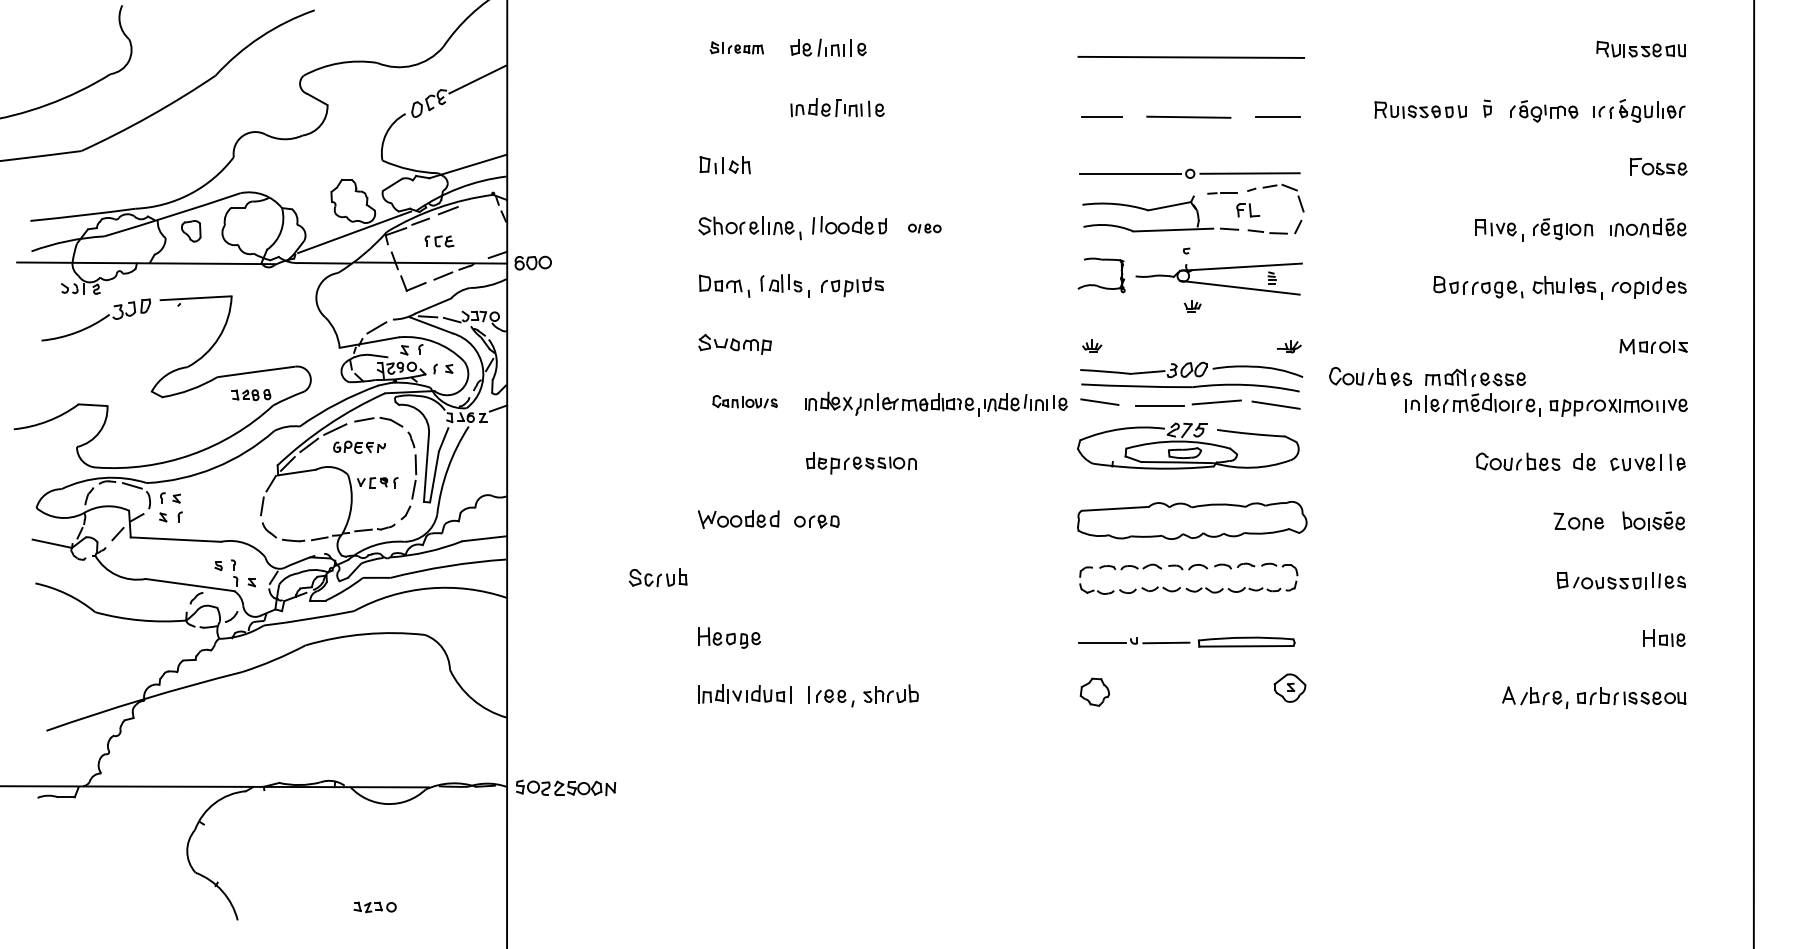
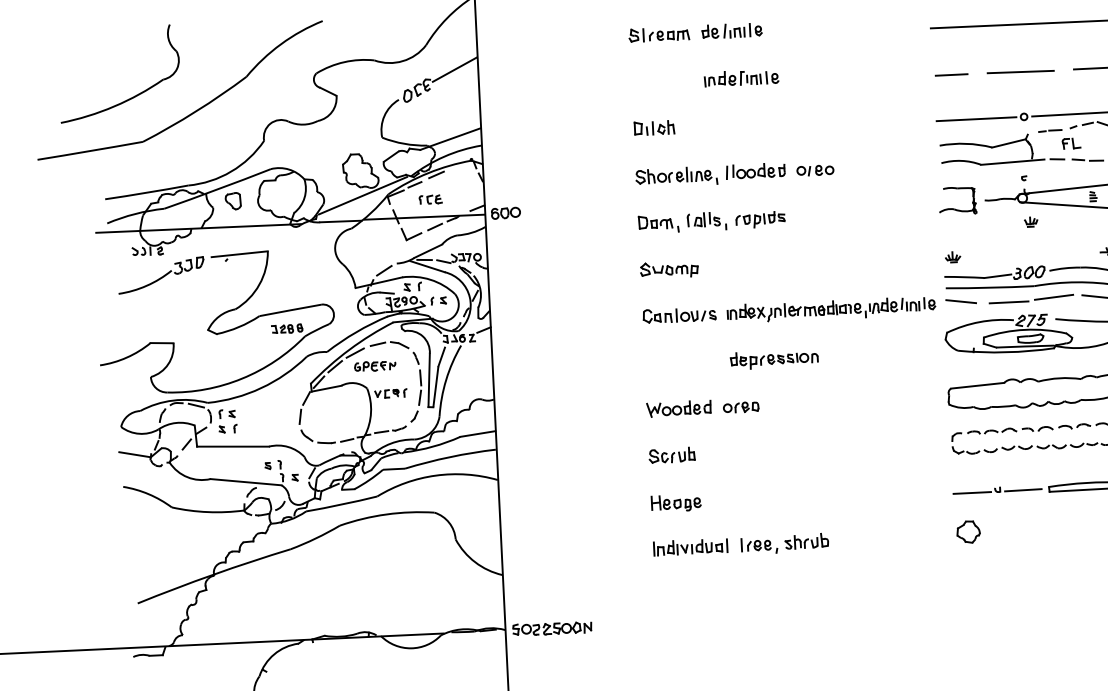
part: (736, 47) -> (658, 34), size x1.43
part: (924, 228) -> (815, 170), size x1.43
part: (744, 401) -> (679, 314), size x1.43
part: (657, 577) -> (671, 455), moved

